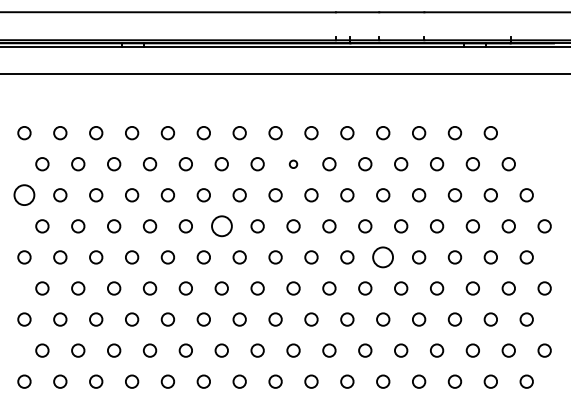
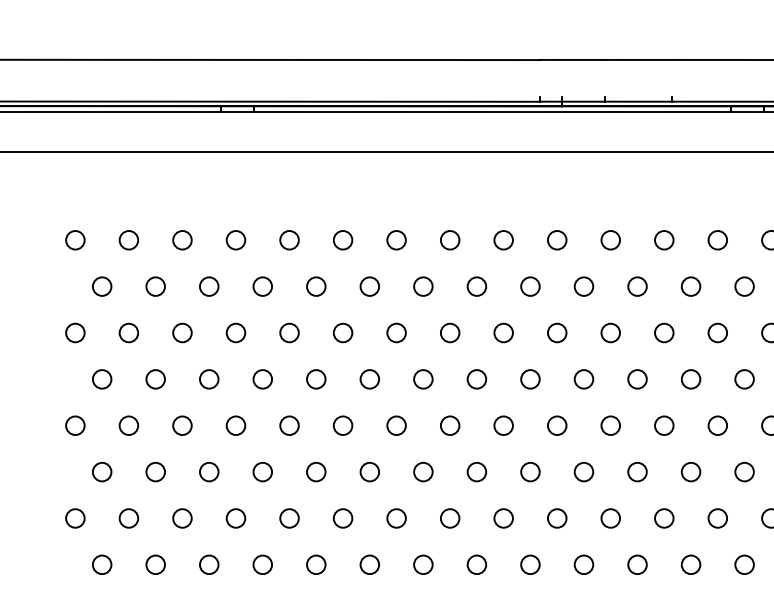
circle: (293, 164) -> (476, 287), size x1.67
circle: (24, 195) -> (75, 333), size x0.62
circle: (221, 226) -> (369, 379), size x0.62
circle: (383, 257) -> (611, 425), size x0.62

